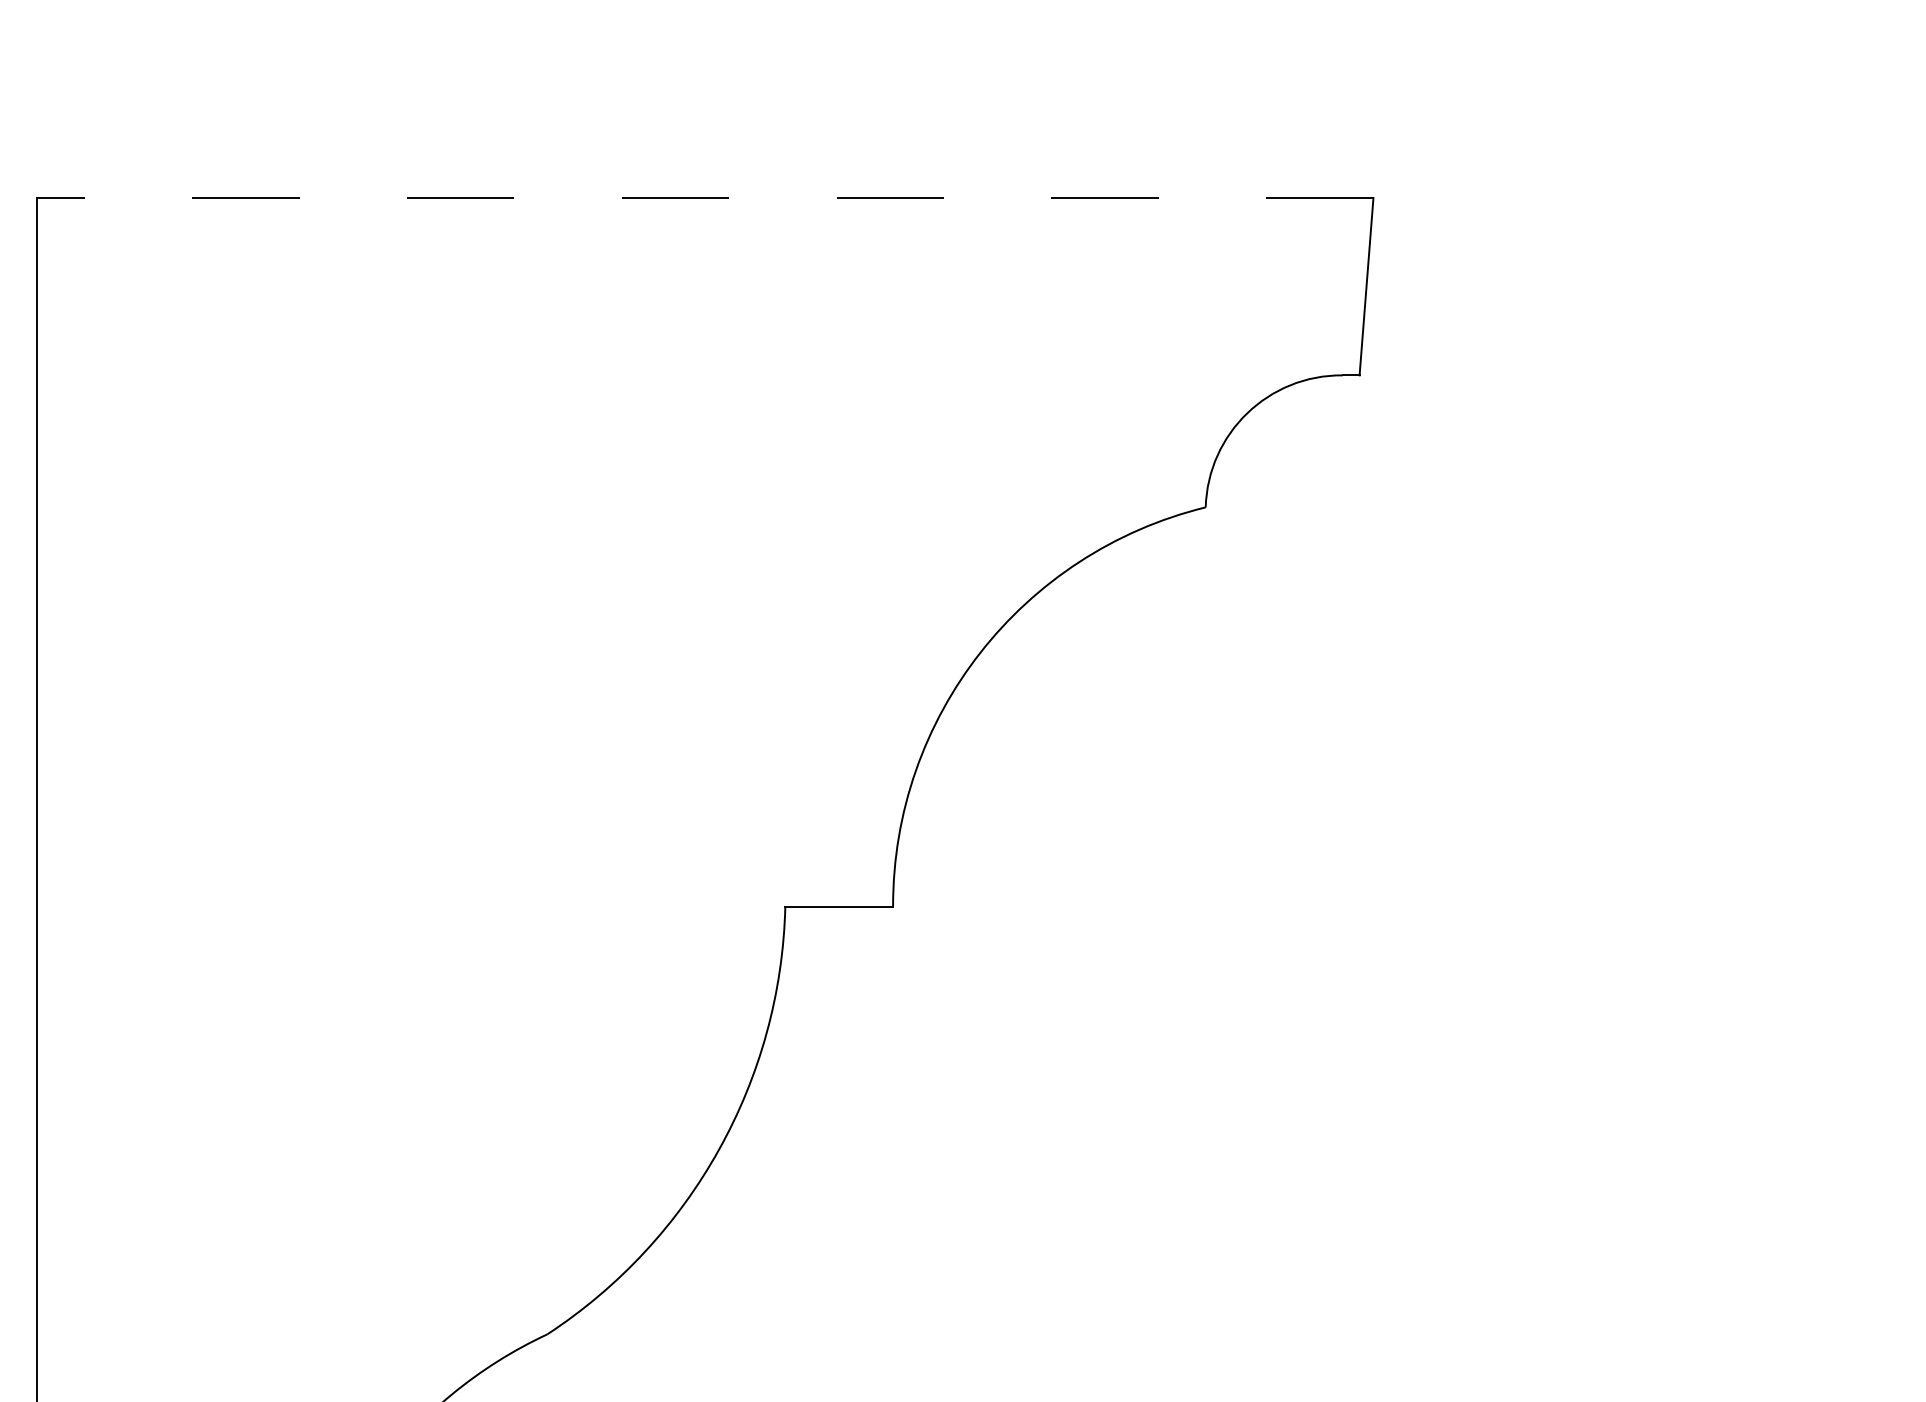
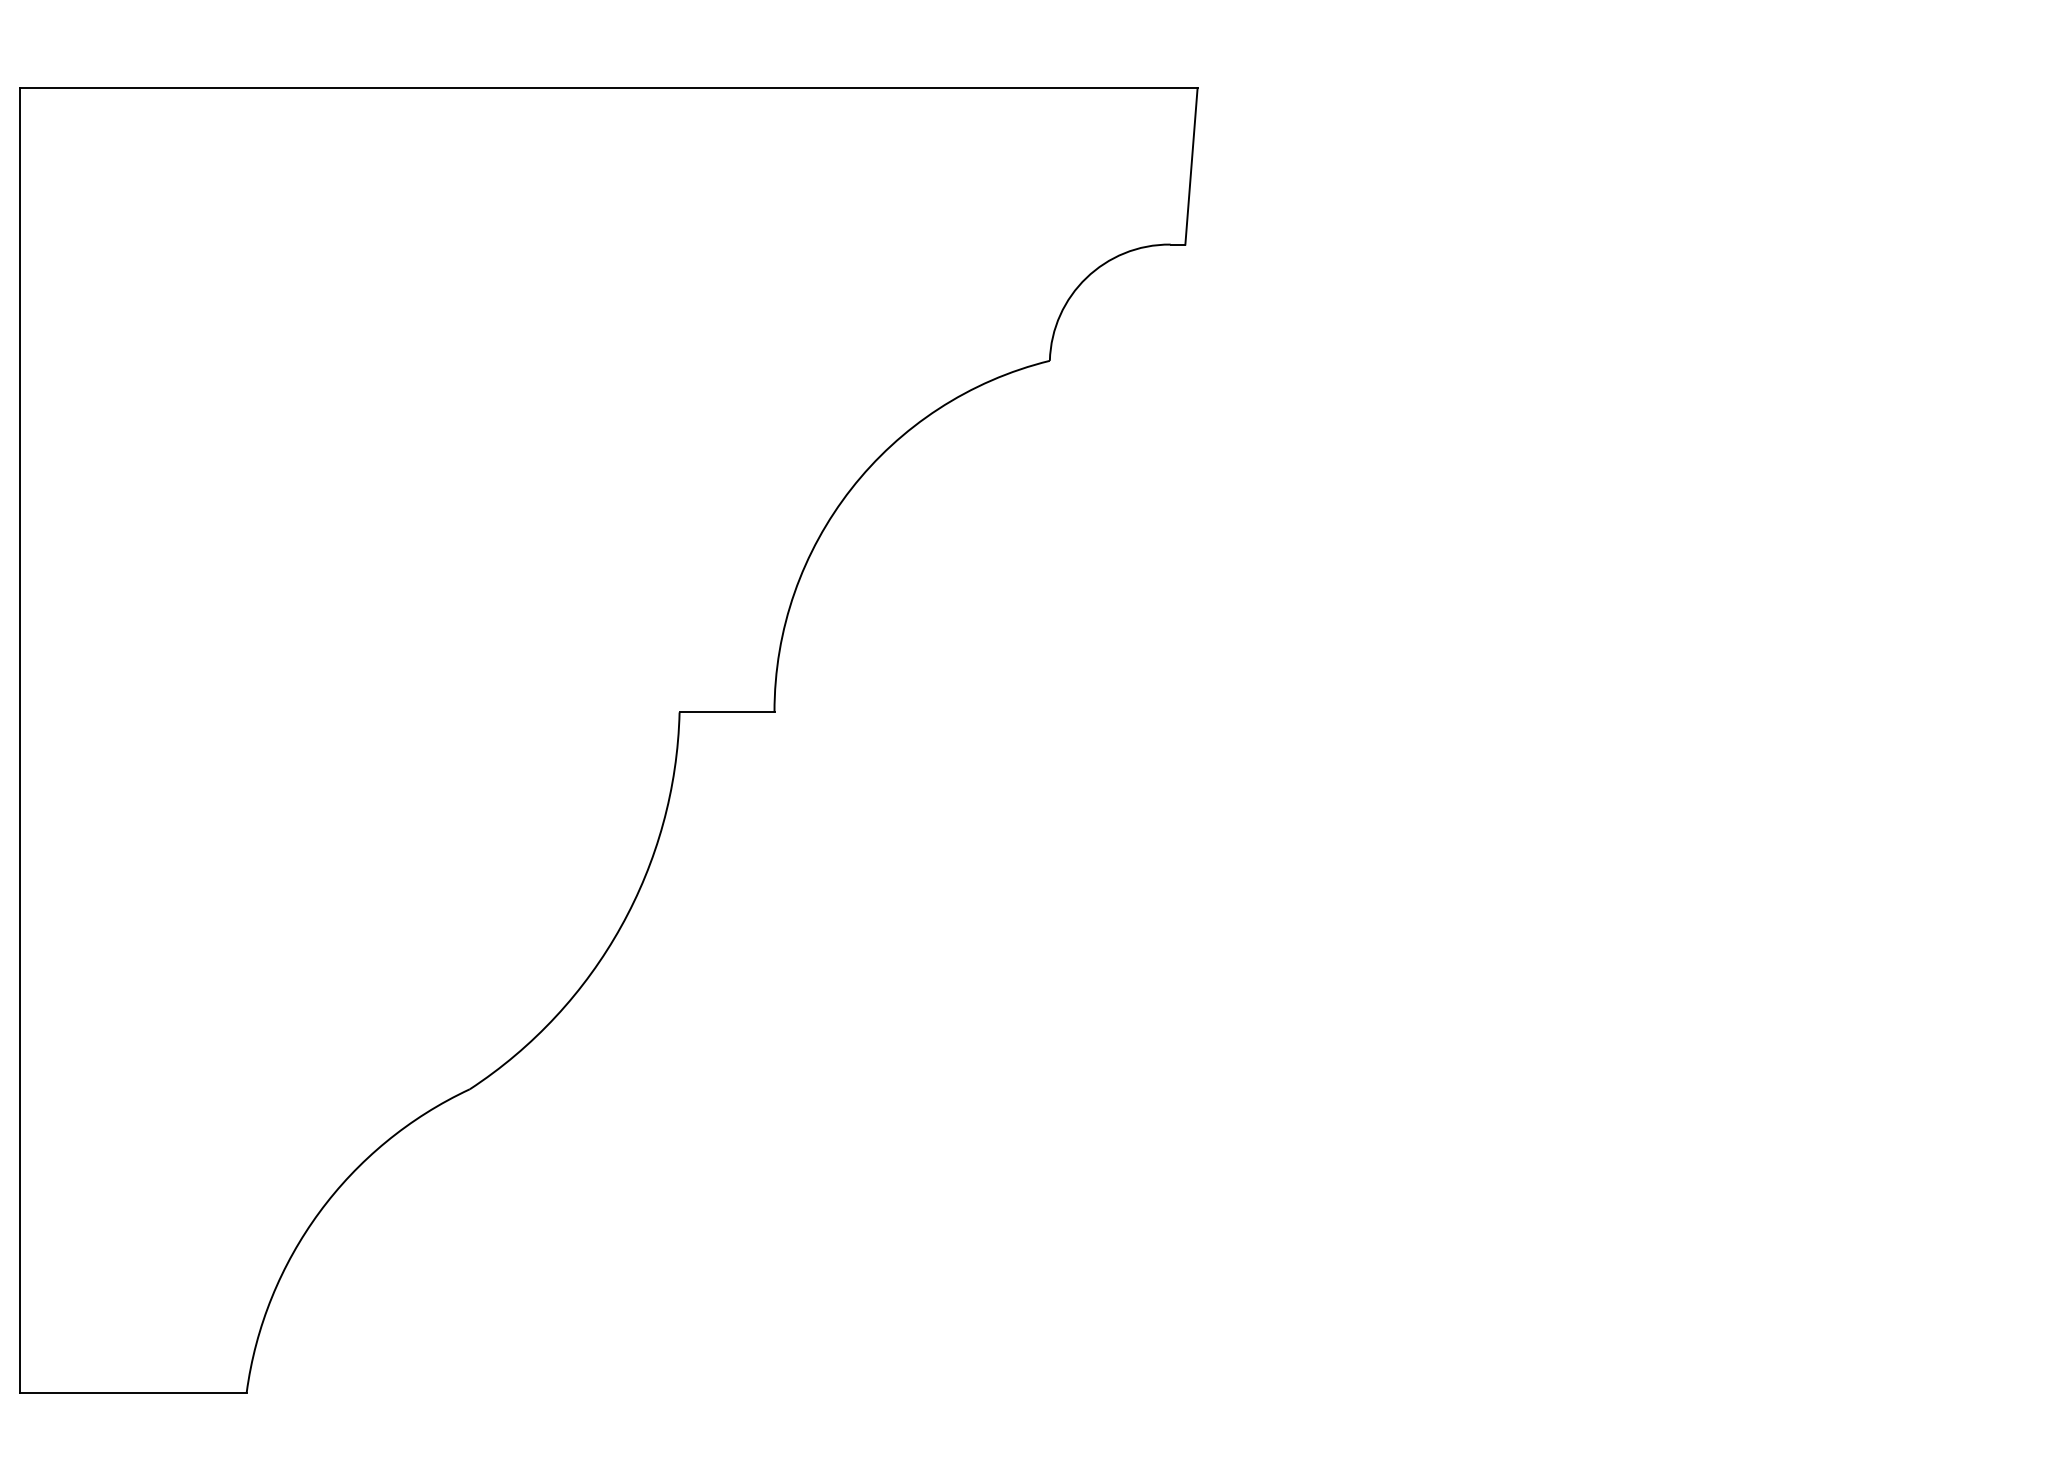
line: (704, 198) -> (608, 88), dashed -> solid

